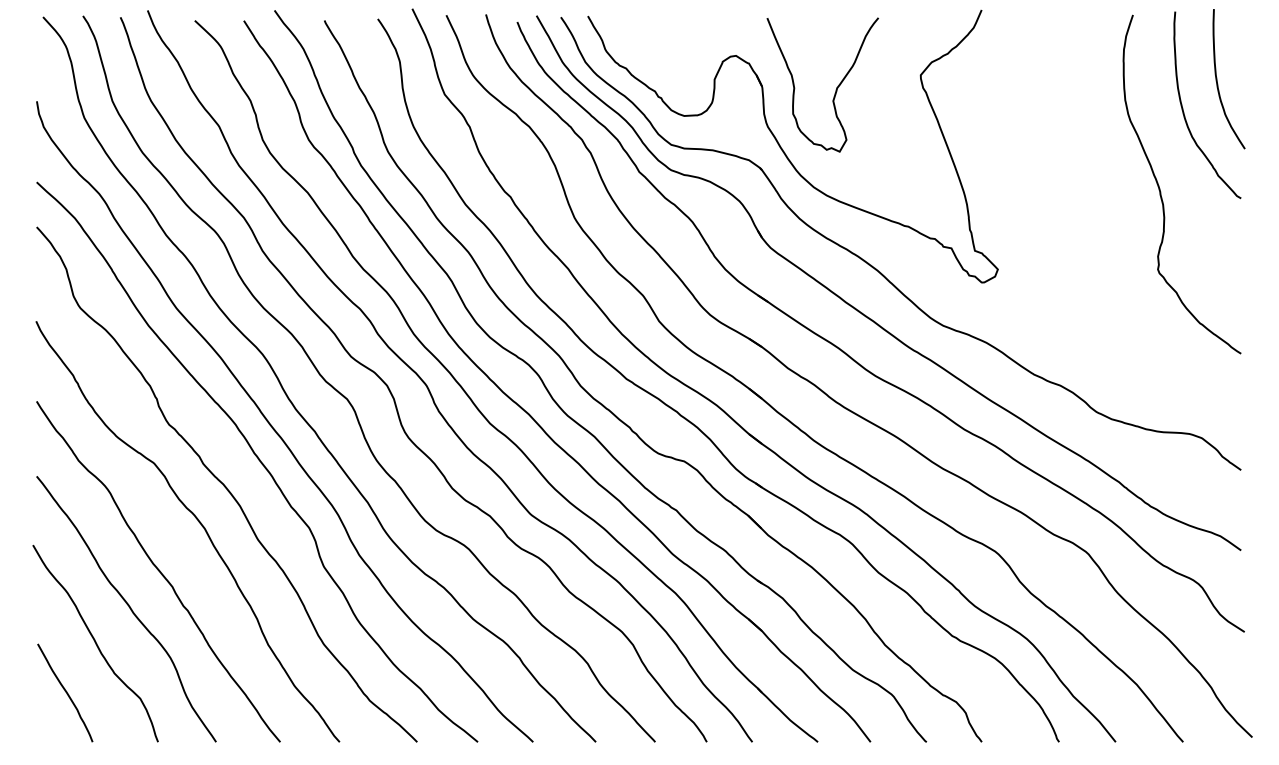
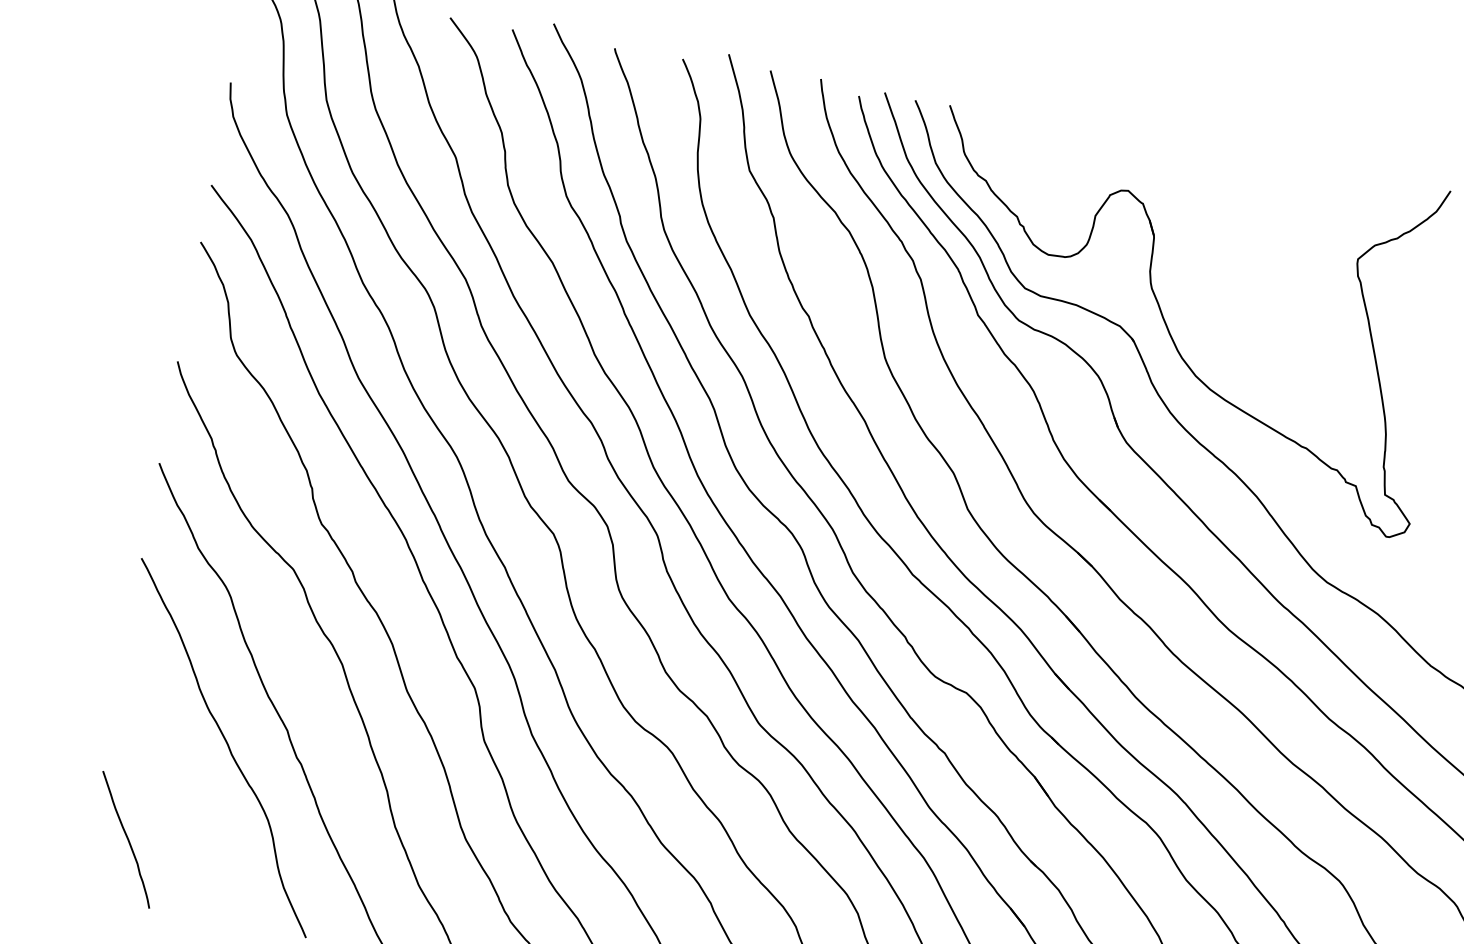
curve: (835, 89) -> (1246, 257), removed
curve: (95, 643) -> (176, 784), removed

